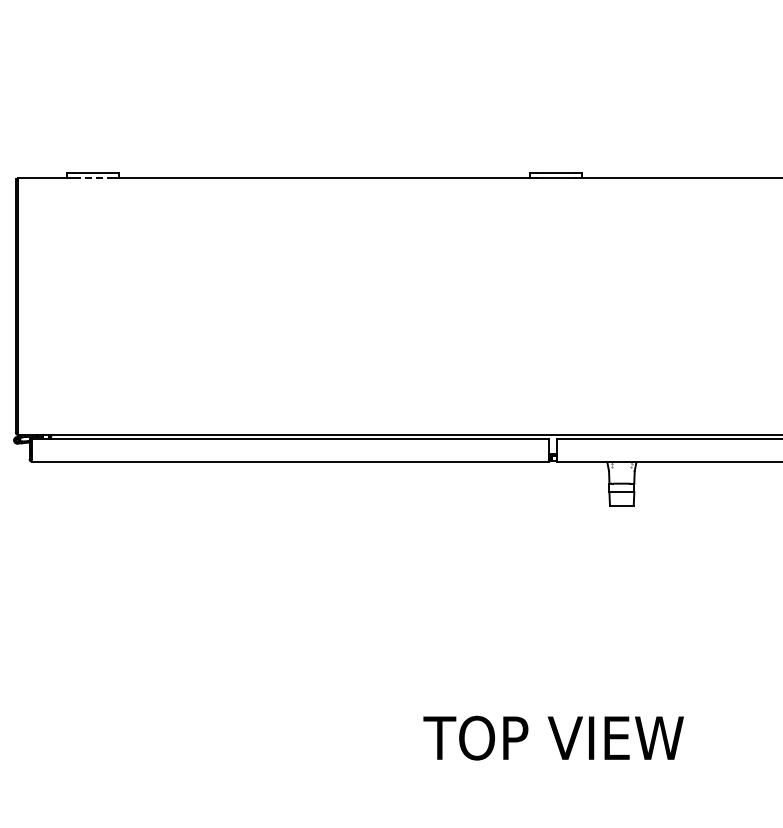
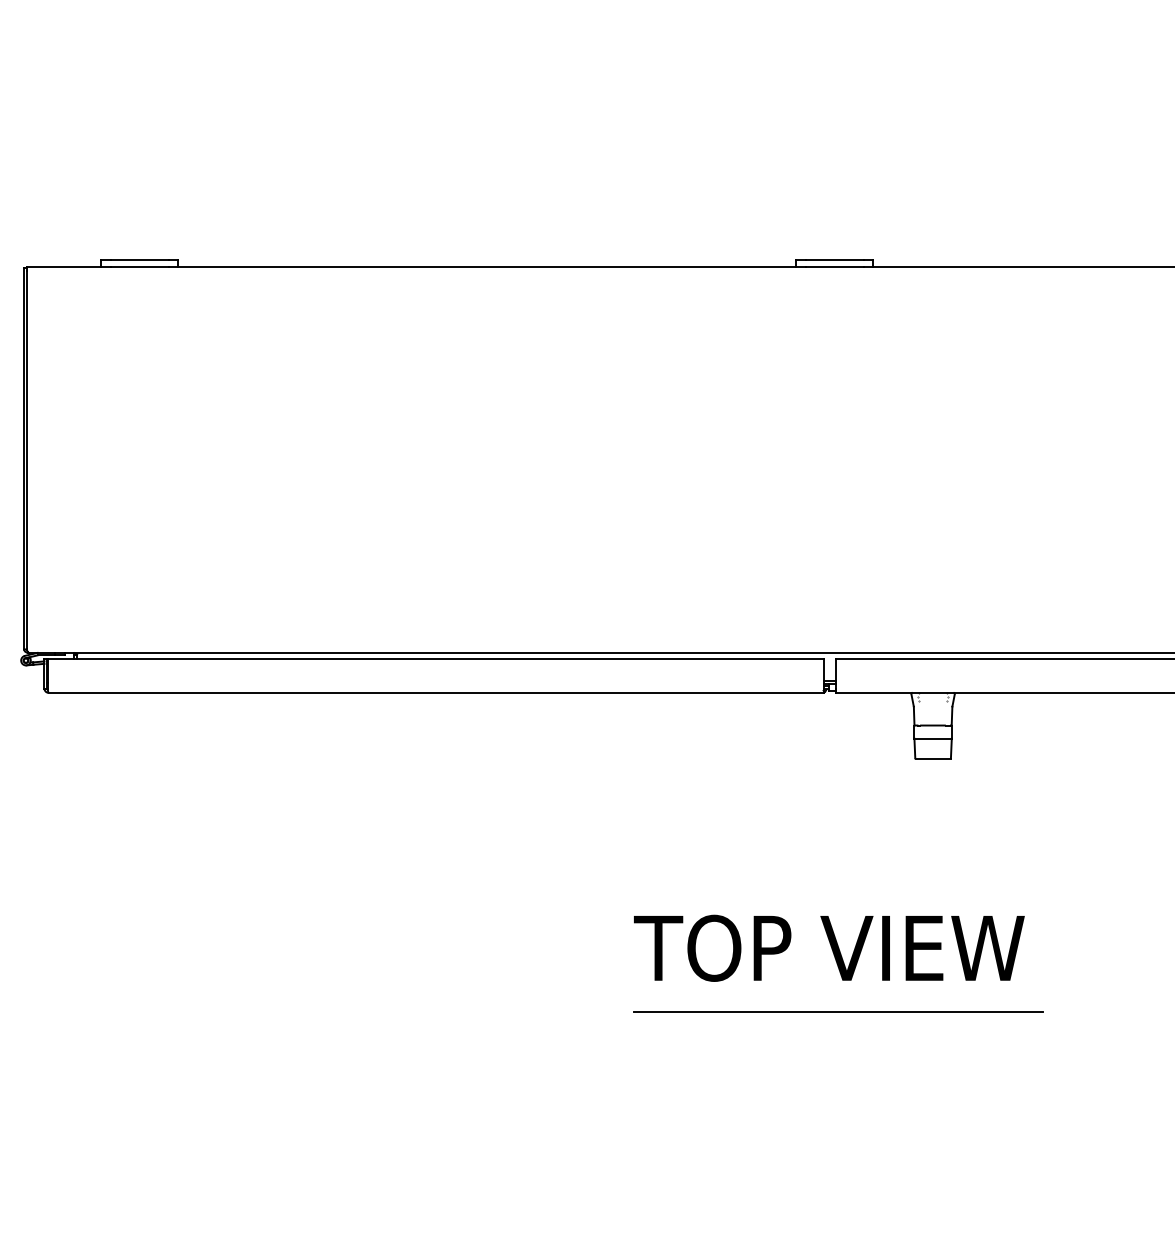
line: (93, 177) -> (140, 266), dashed -> solid
line: (558, 674) -> (838, 1011), added
text: (553, 737) -> (829, 947), moved

